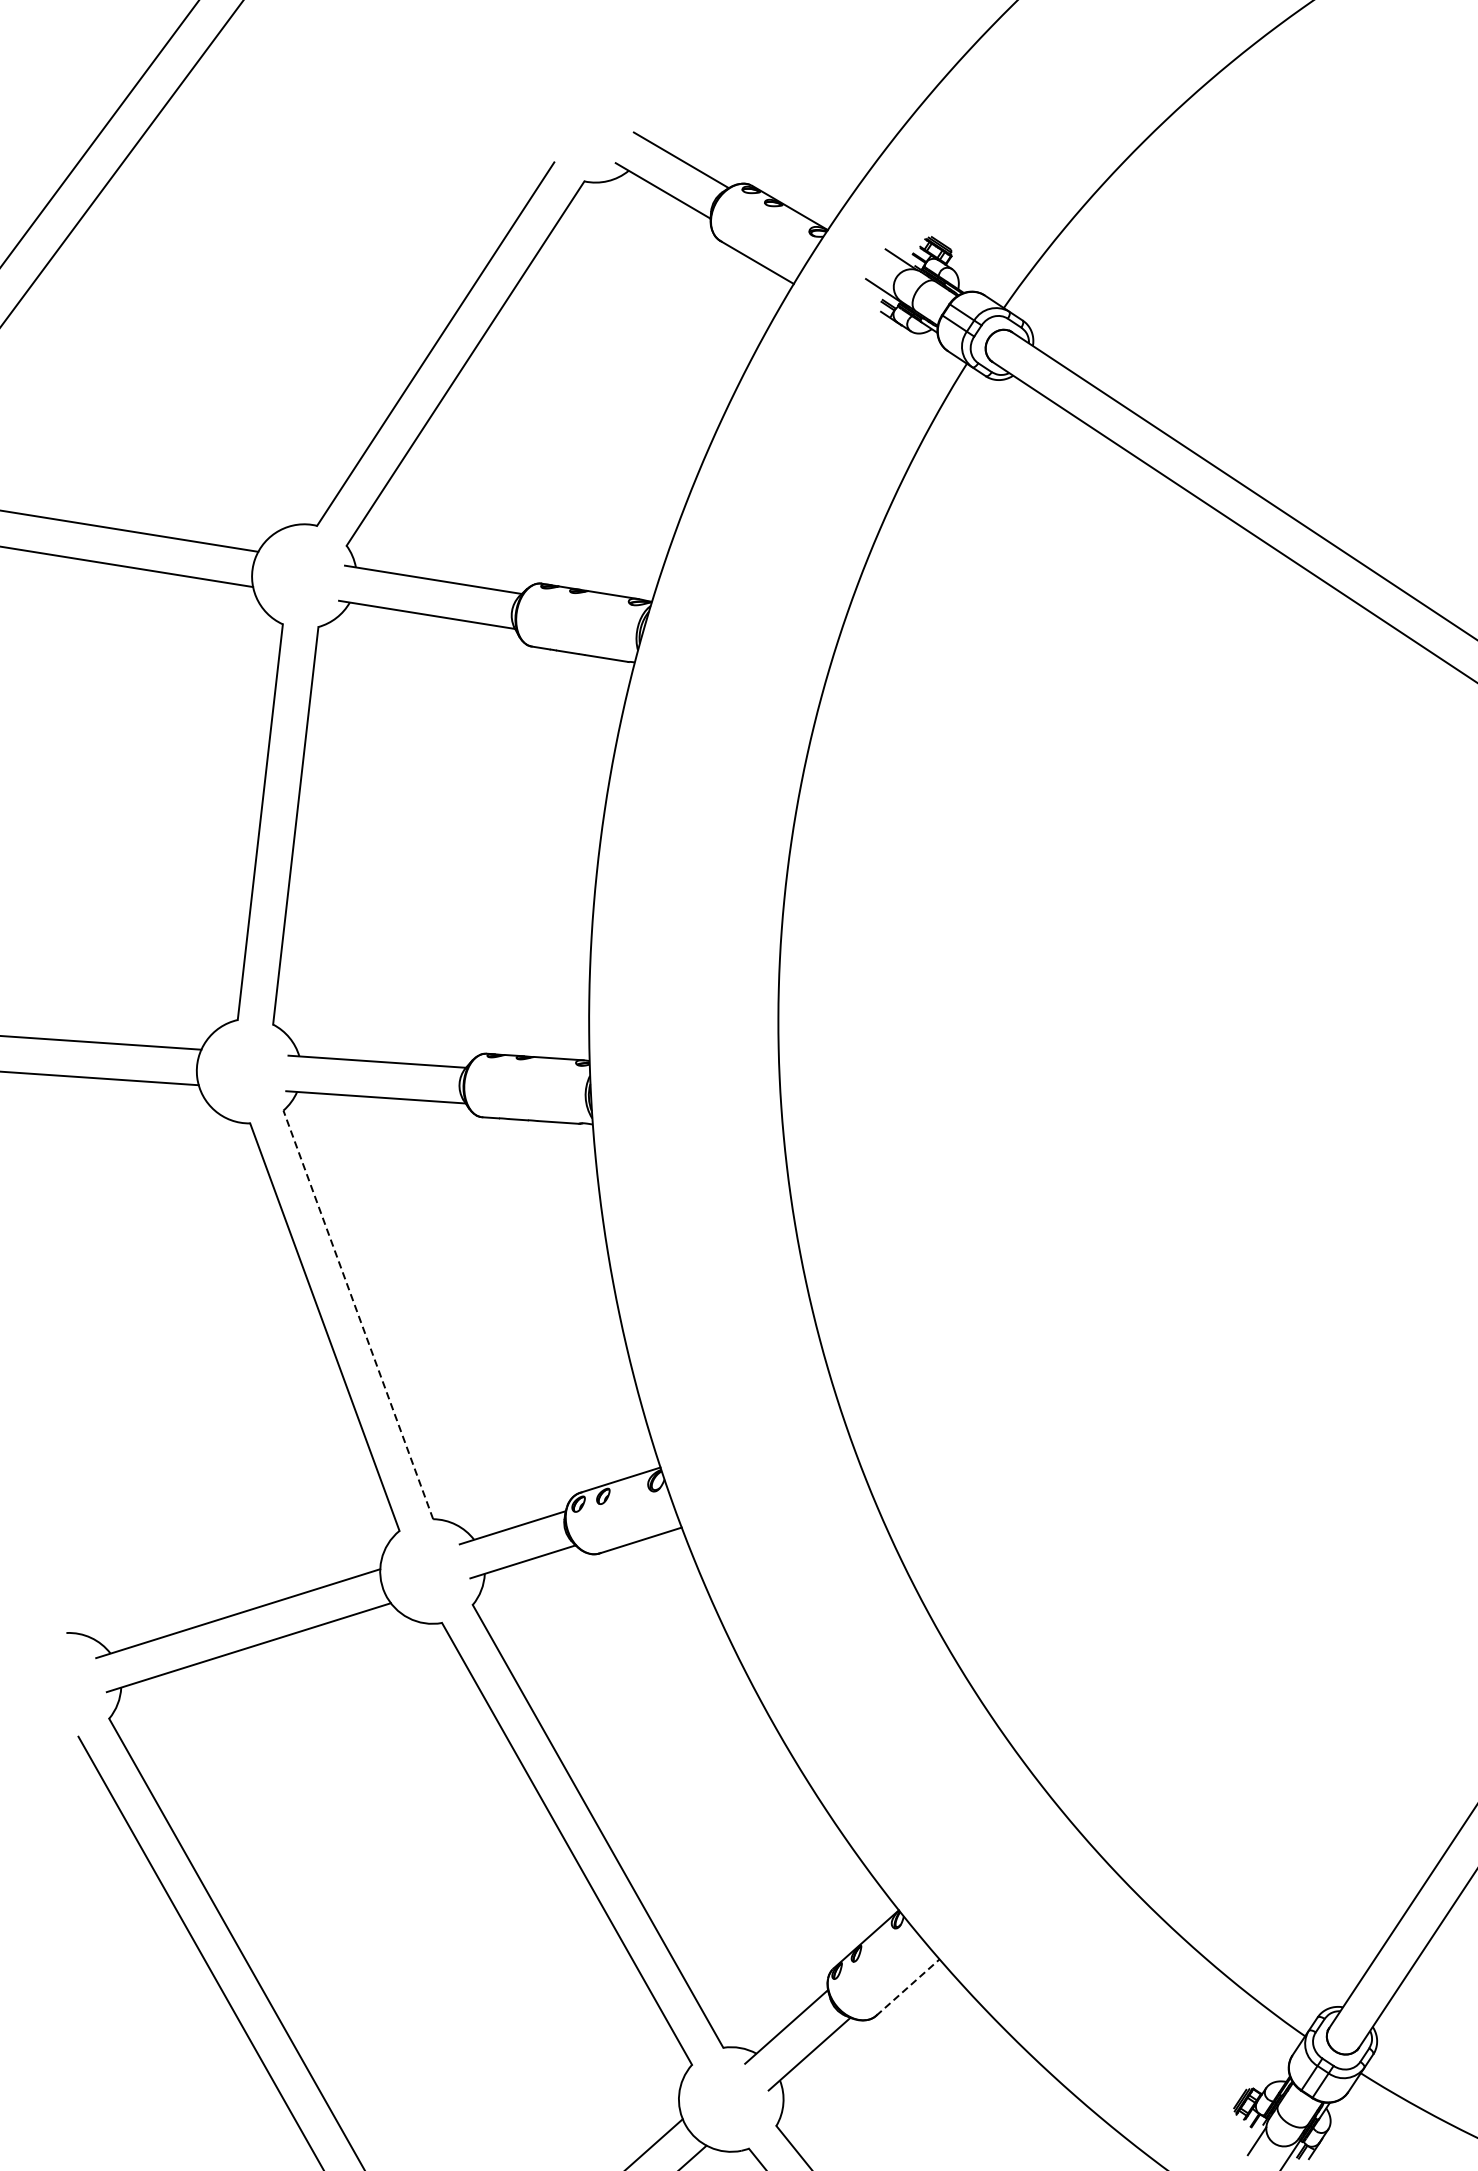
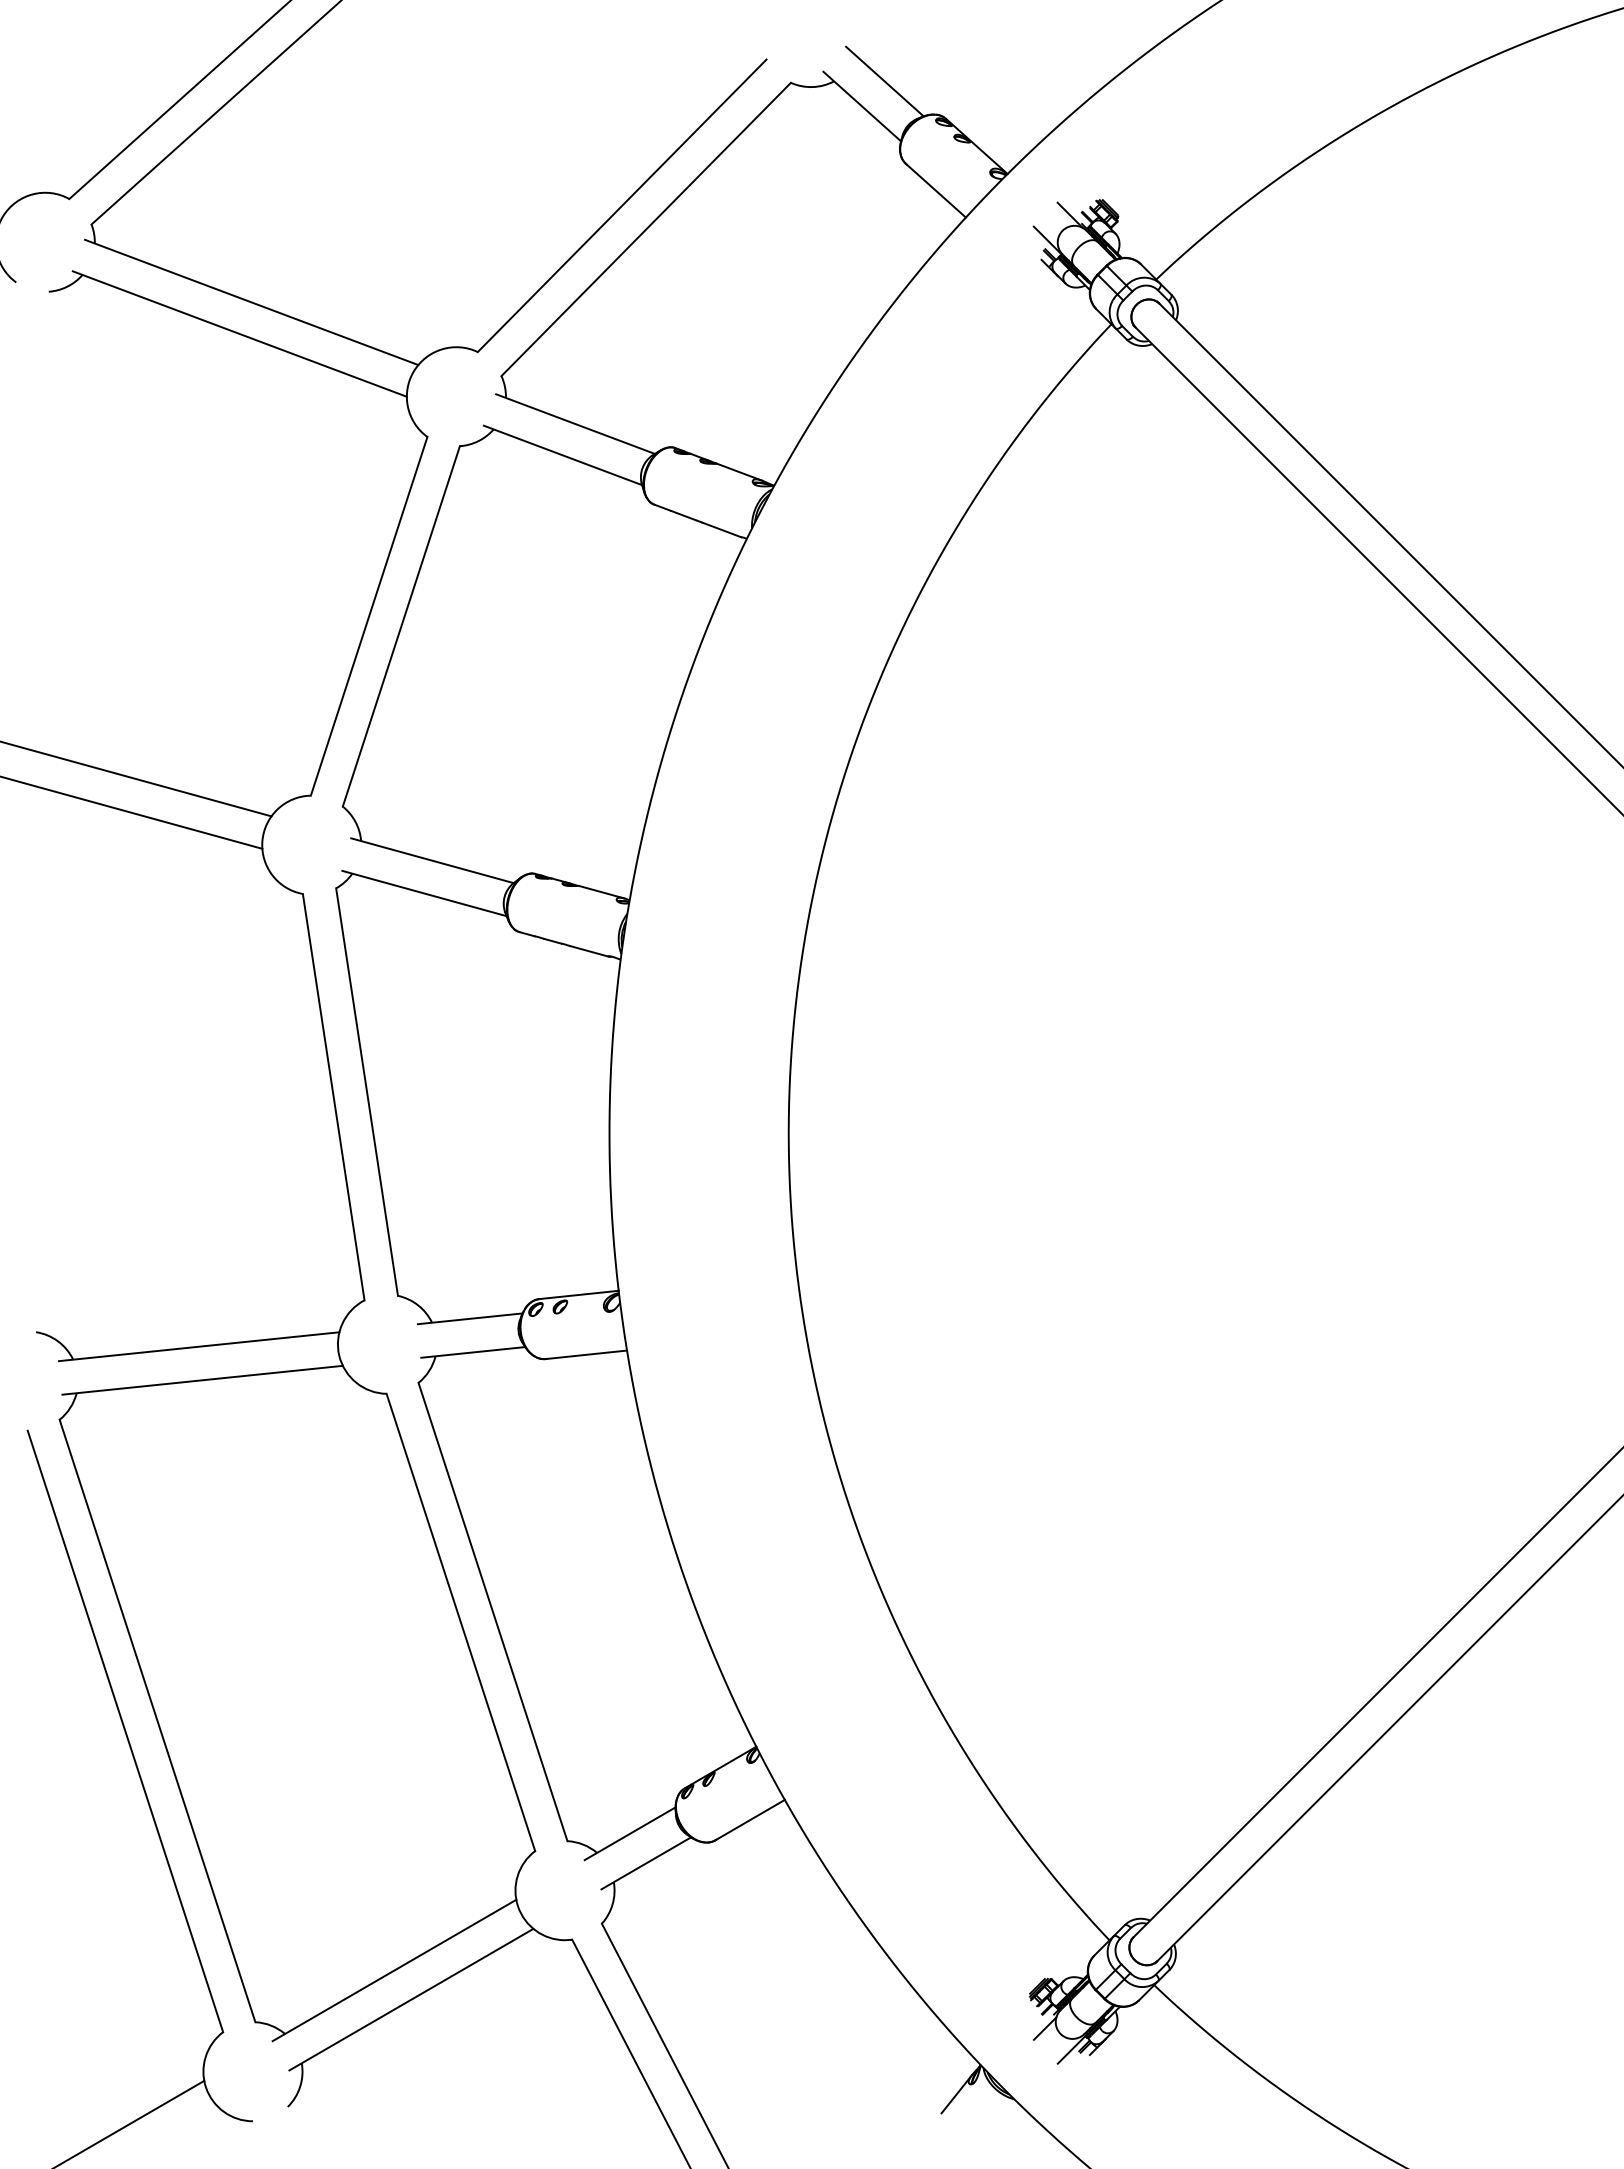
line: (357, 1314) -> (366, 1091), dashed -> solid
line: (908, 1986) -> (750, 1819), dashed -> solid

